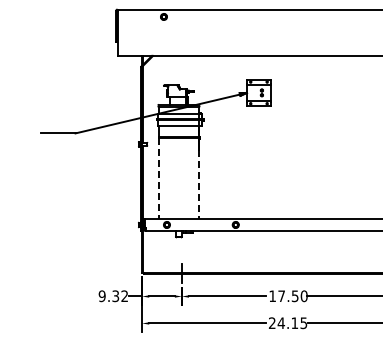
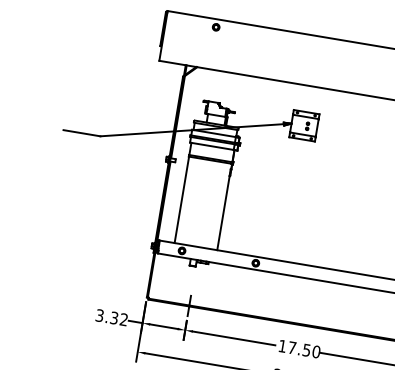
line: (159, 179) -> (182, 200), dashed -> solid
line: (198, 184) -> (223, 213), dashed -> solid
text: (101, 295) -> (99, 314), 9.32 -> 3.32

